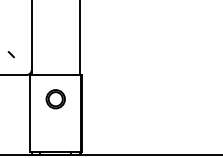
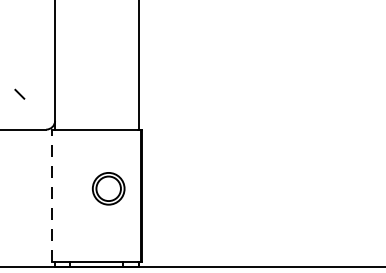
part: (55, 99) -> (108, 189), moved
line: (30, 112) -> (52, 194), solid -> dashed

